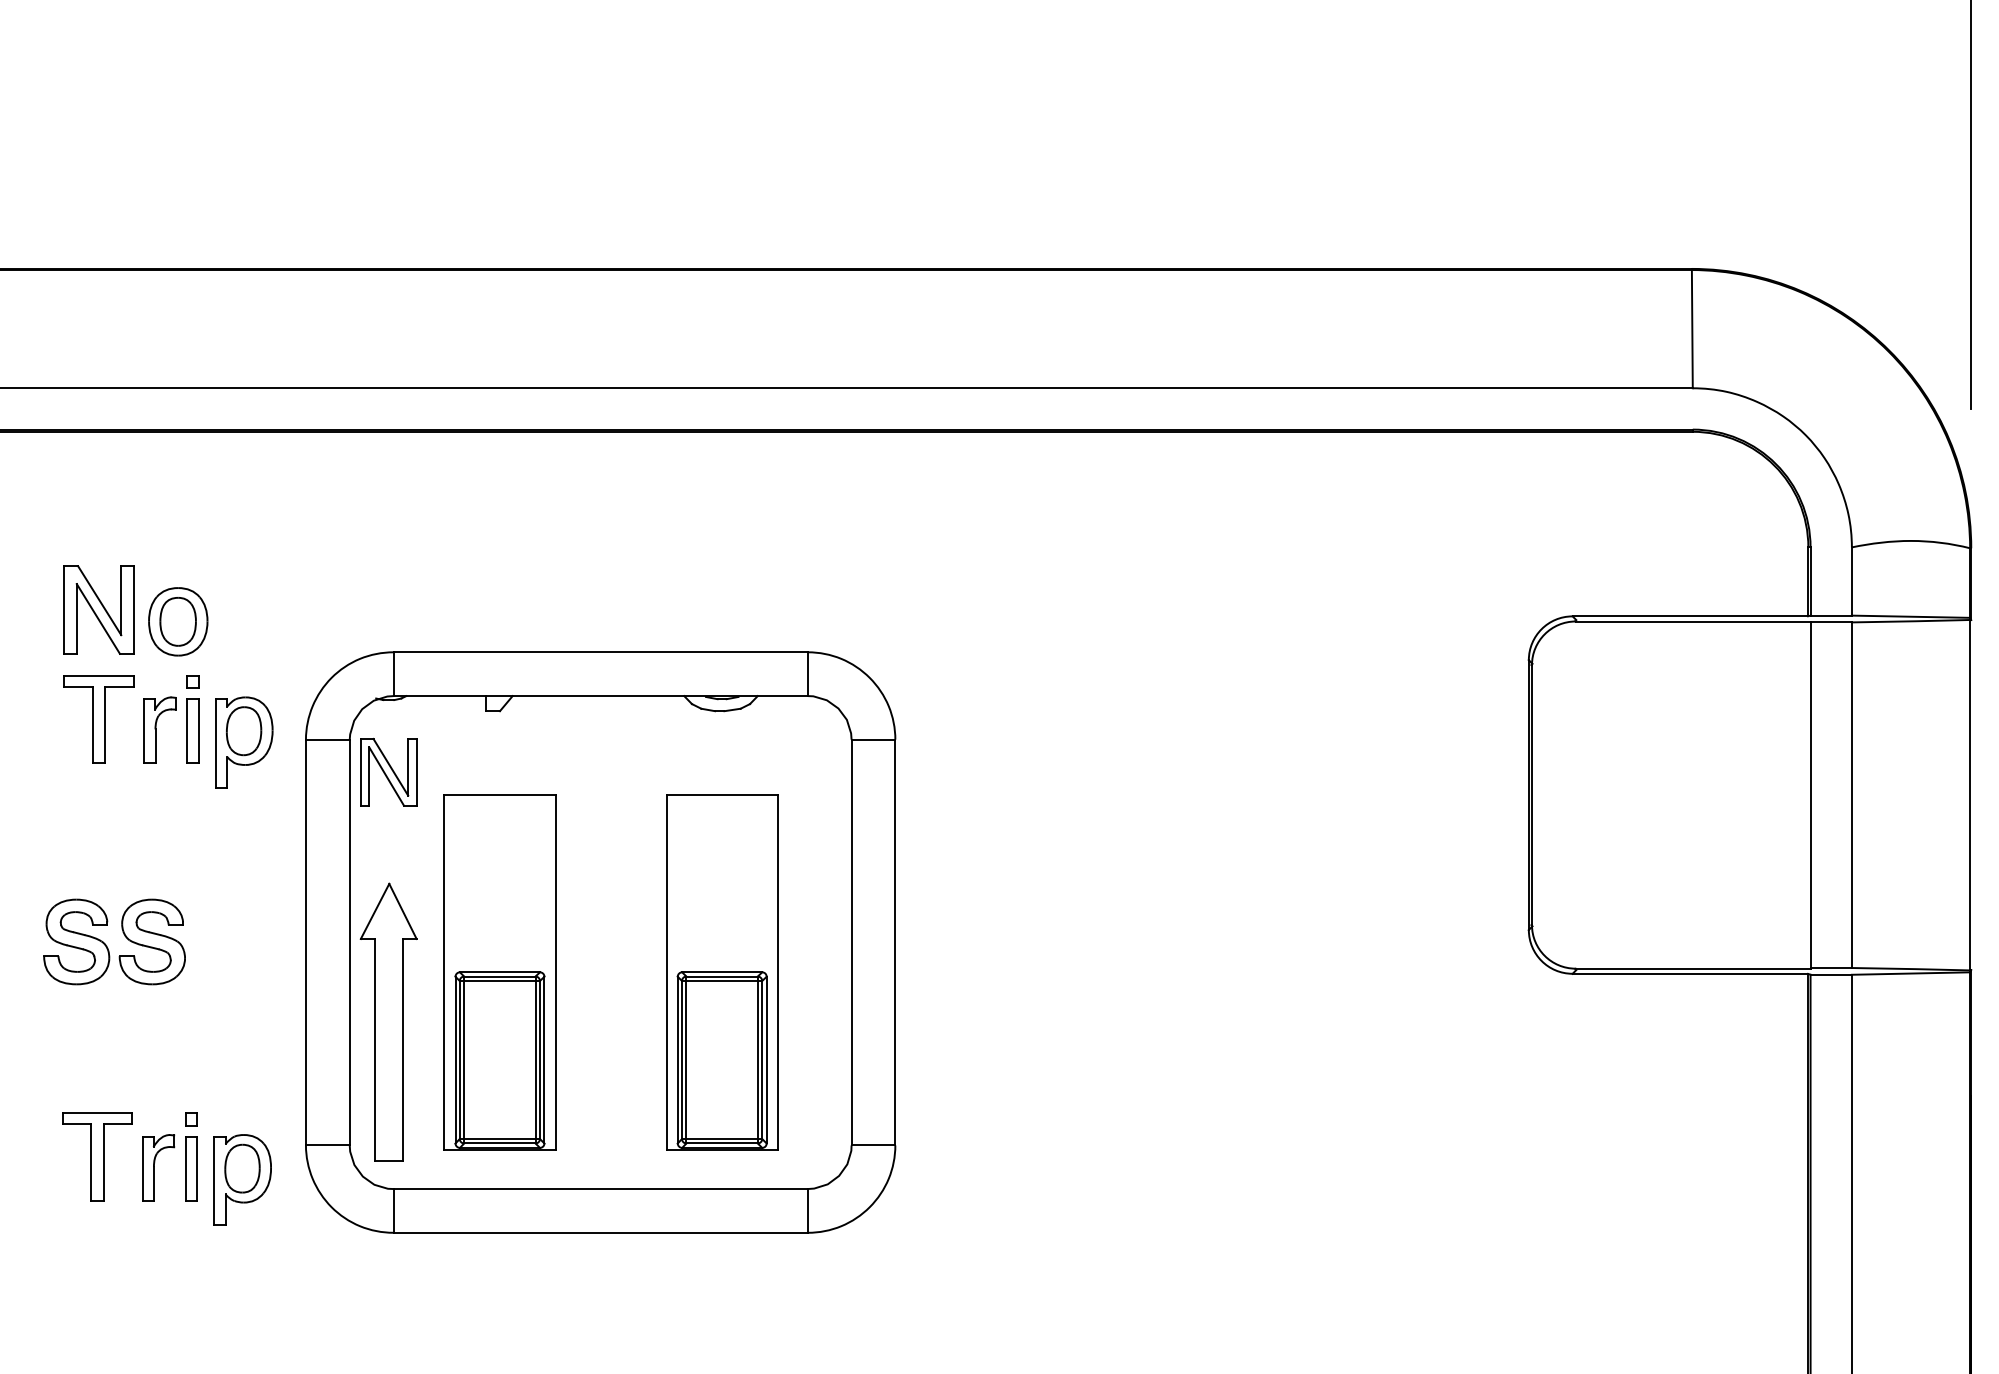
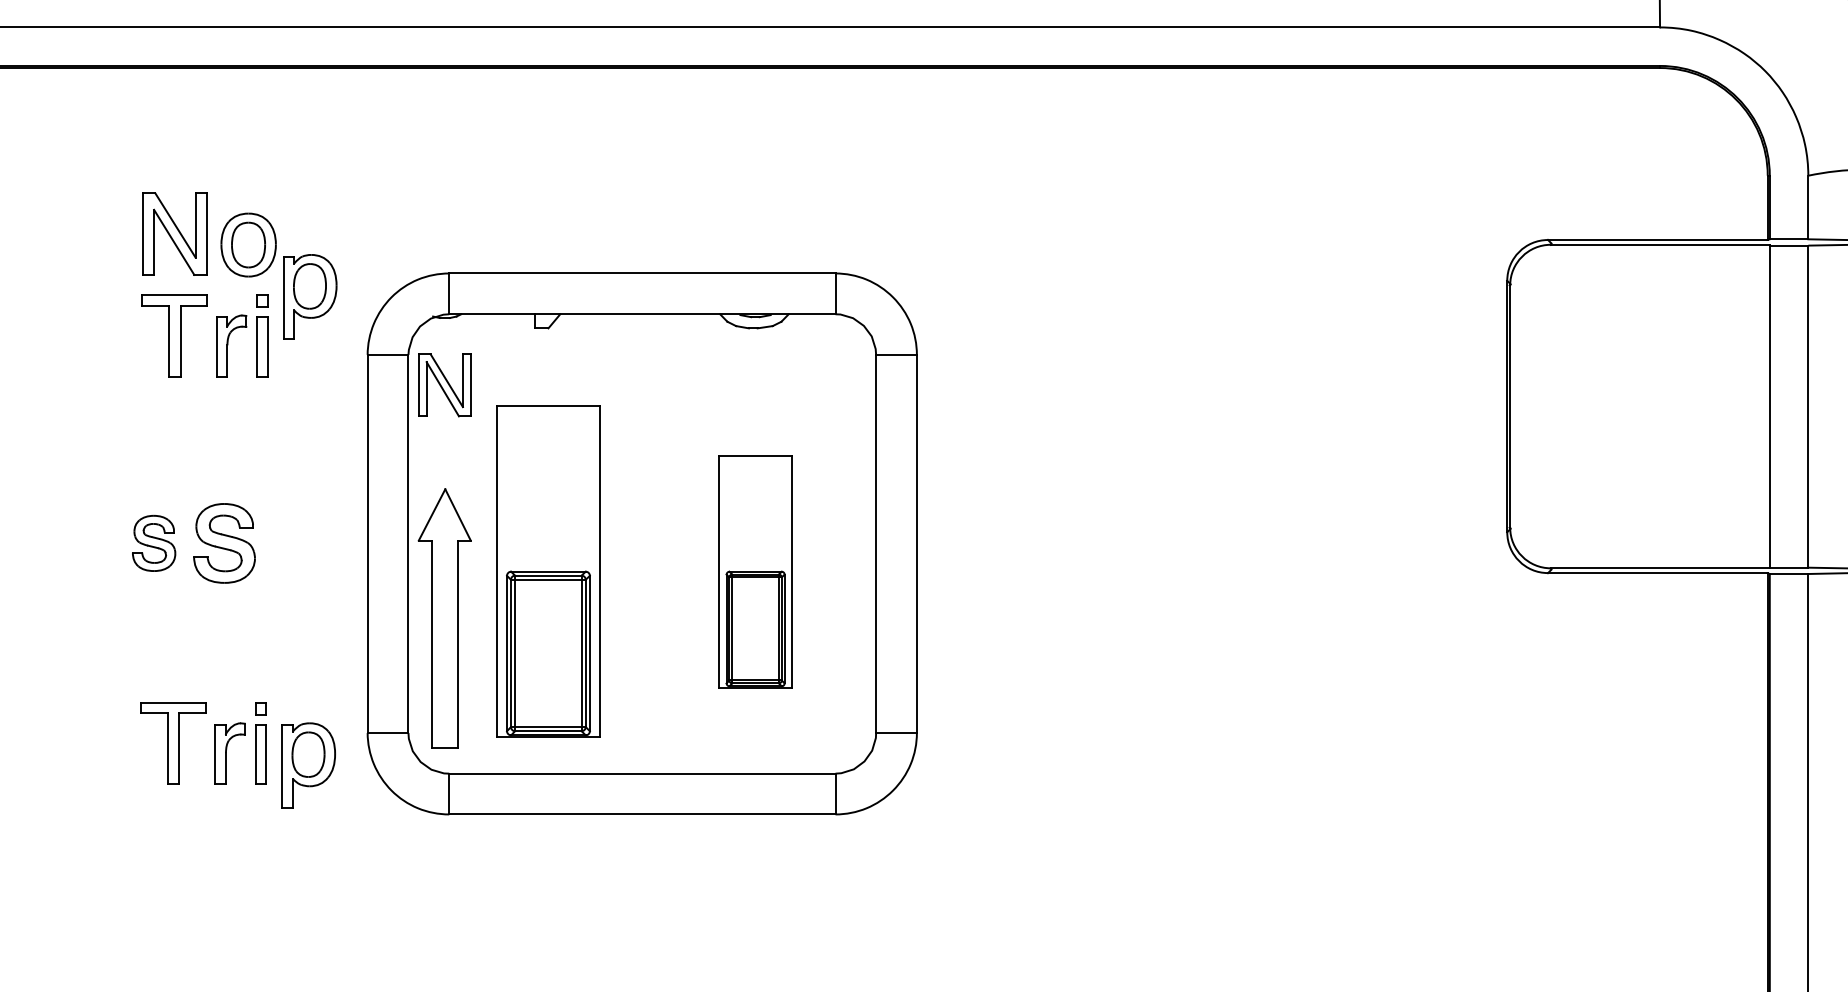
part: (244, 742) -> (310, 296), moved
part: (76, 941) -> (153, 542), size x0.7
part: (722, 972) -> (755, 571), size x0.7

